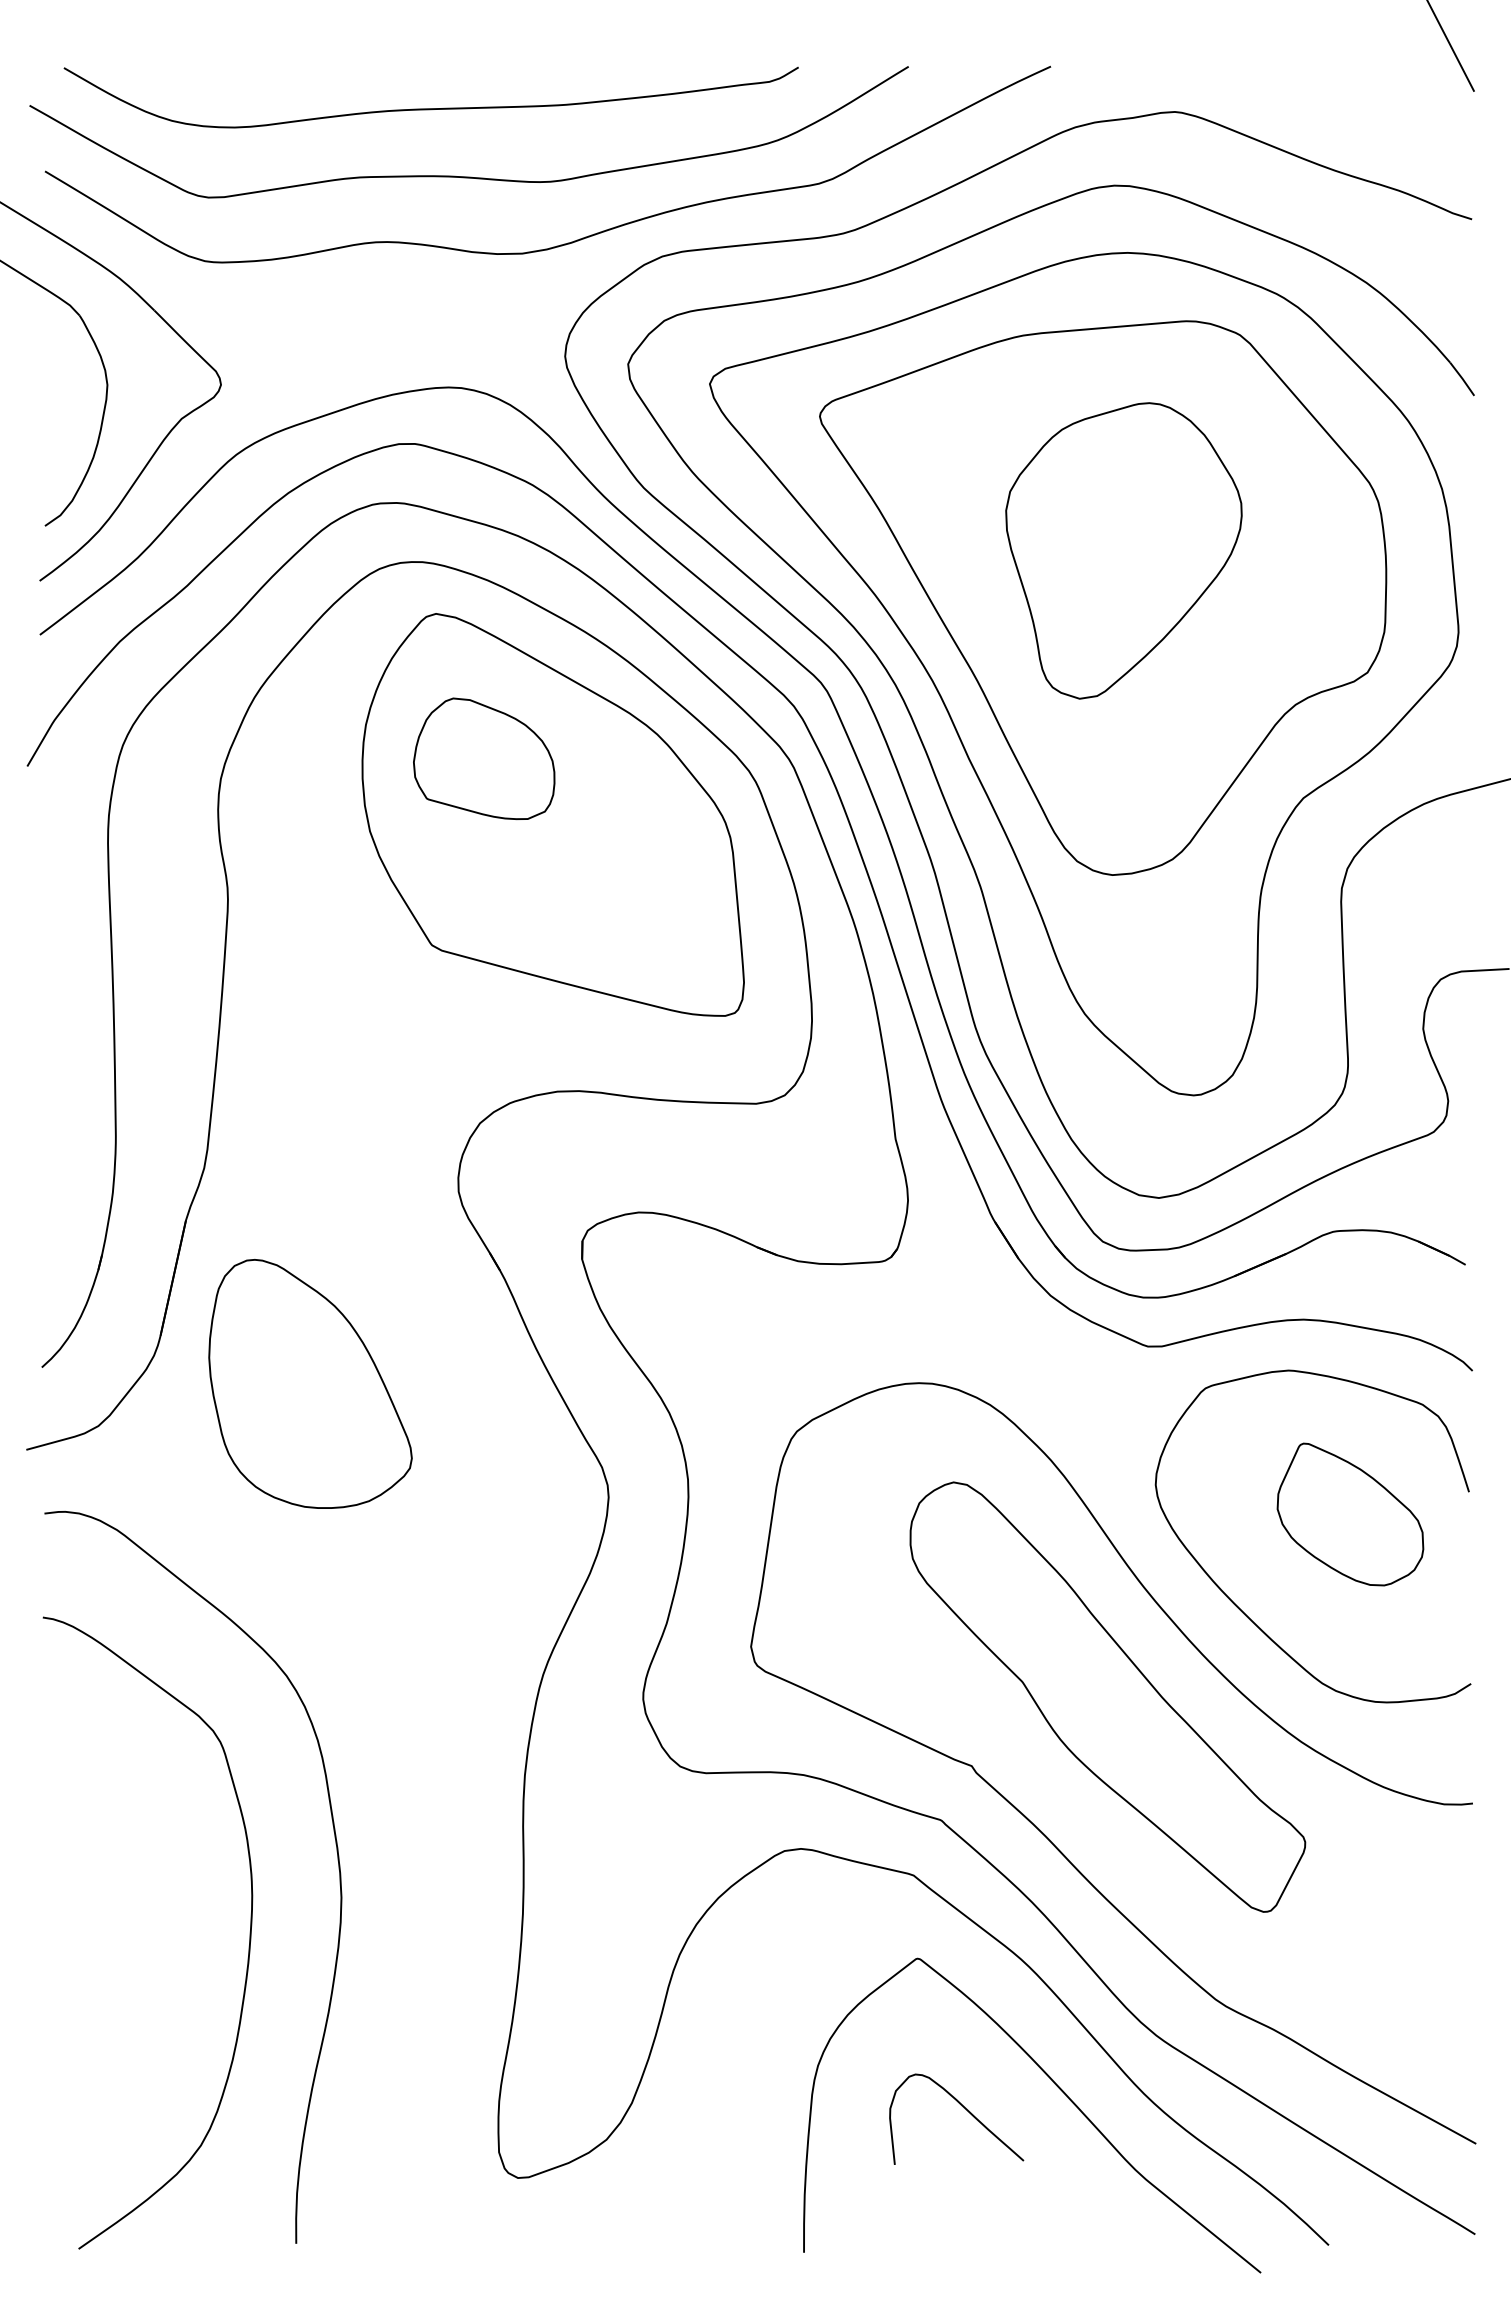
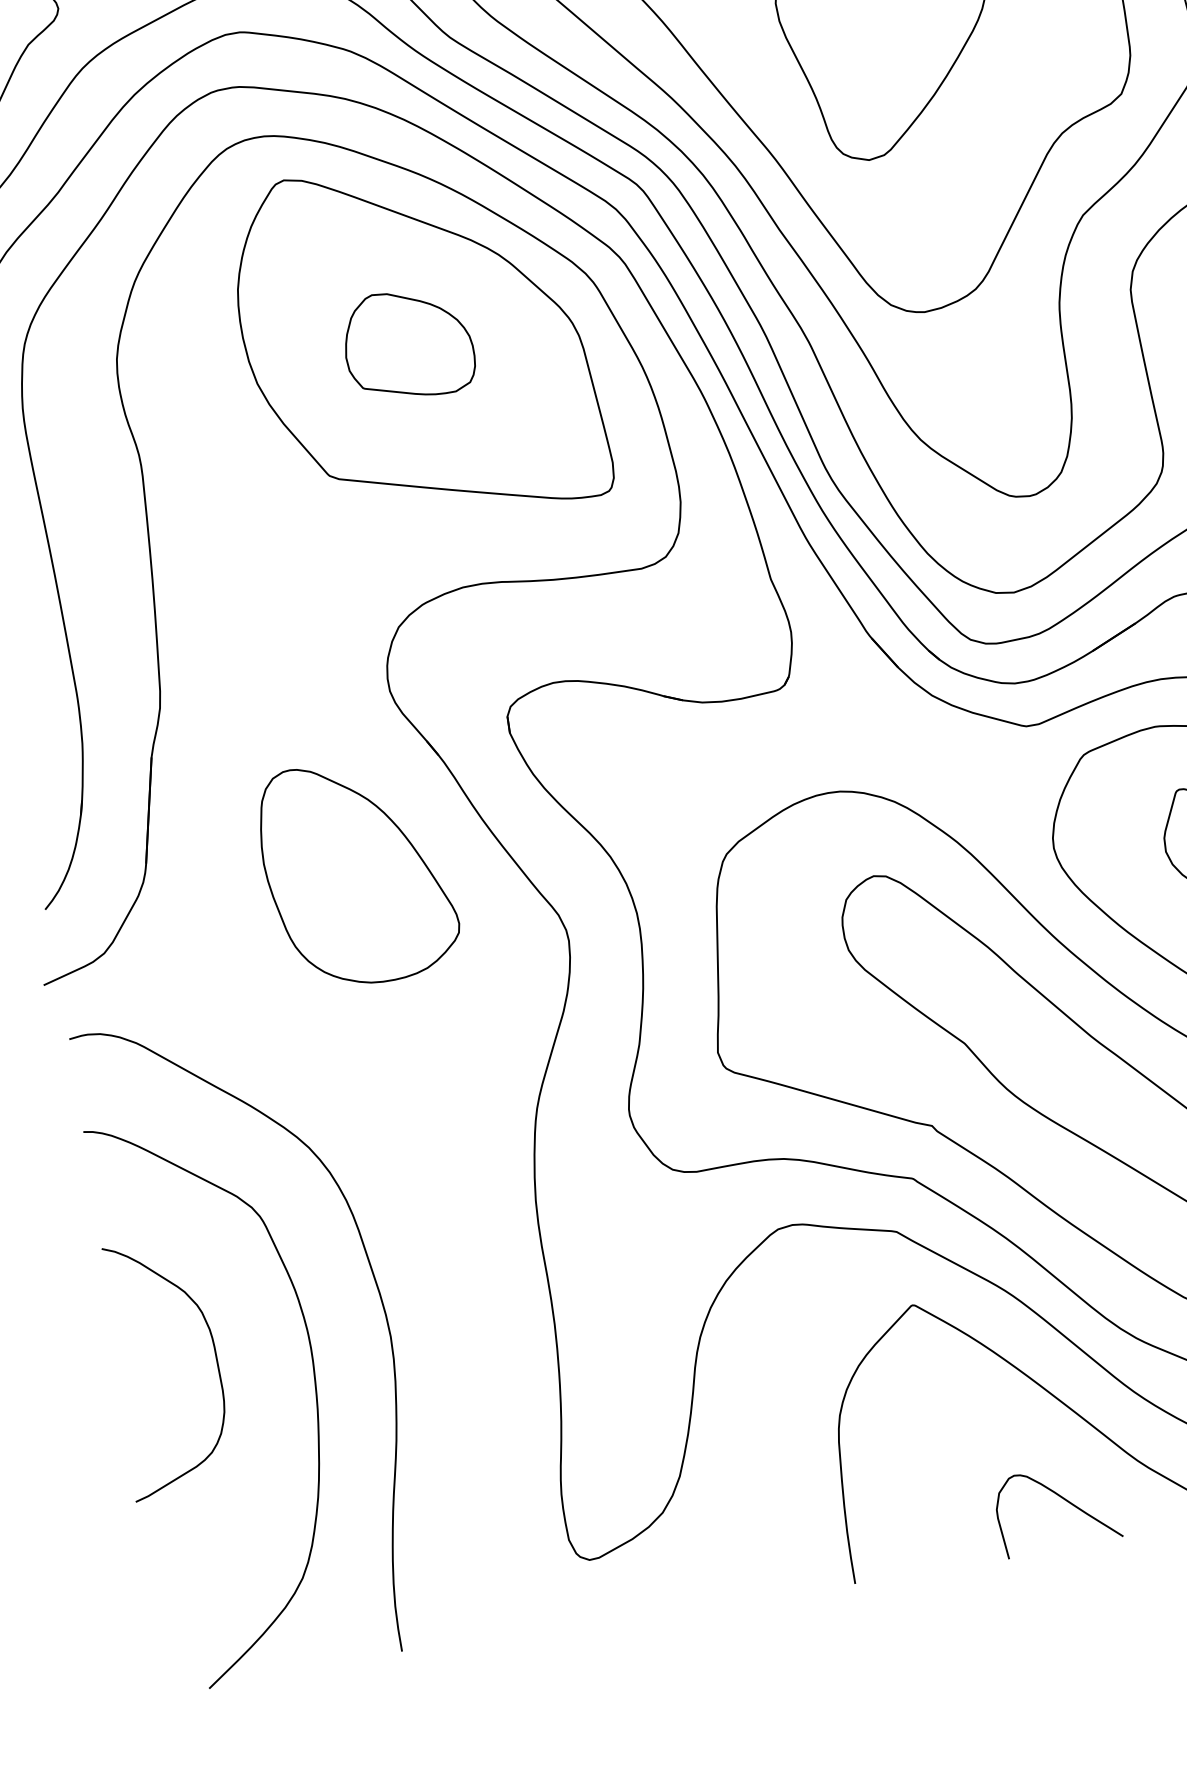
part: (484, 758) -> (408, 343), moved
part: (310, 1383) -> (357, 872), moved
curve: (146, 1890) -> (216, 1359), added
curve: (965, 2109) -> (1063, 1499), moved

